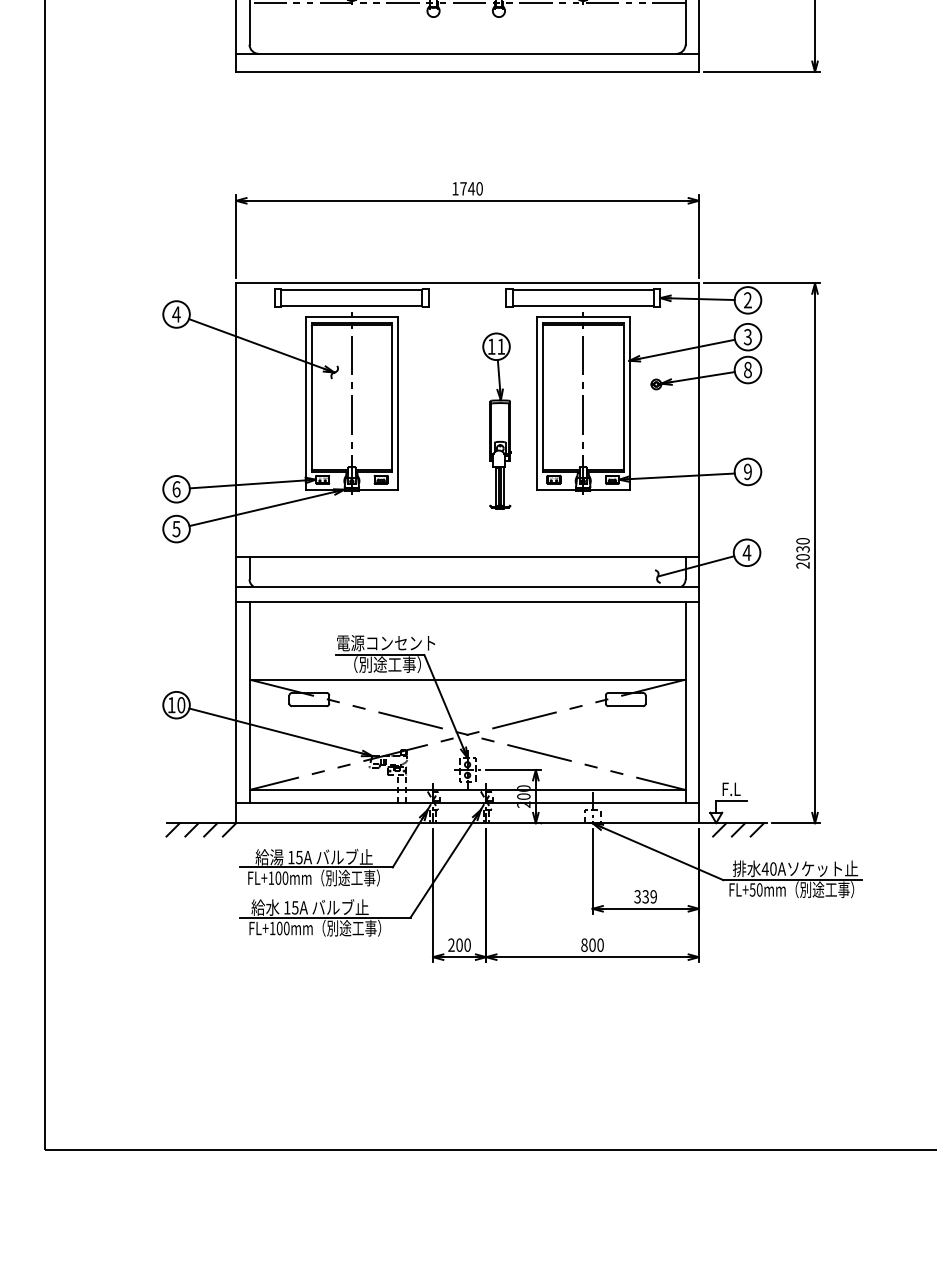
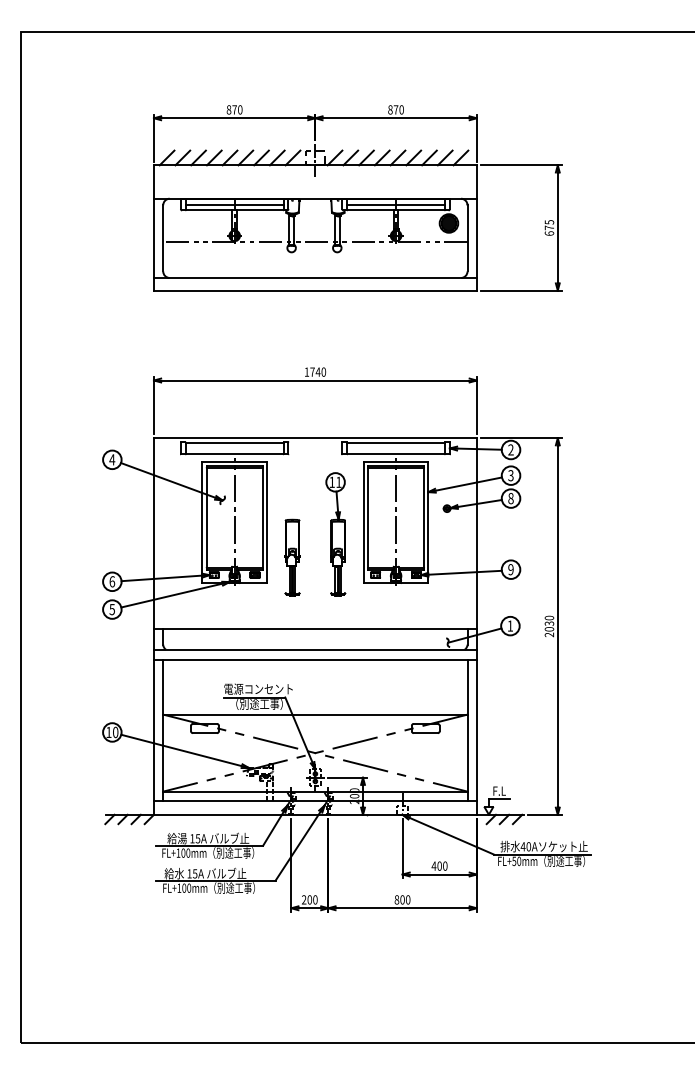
part: (434, 454) -> (292, 557), added
text: (747, 551) -> (510, 625), 4 -> 1
text: (645, 895) -> (439, 865), 339 -> 400

